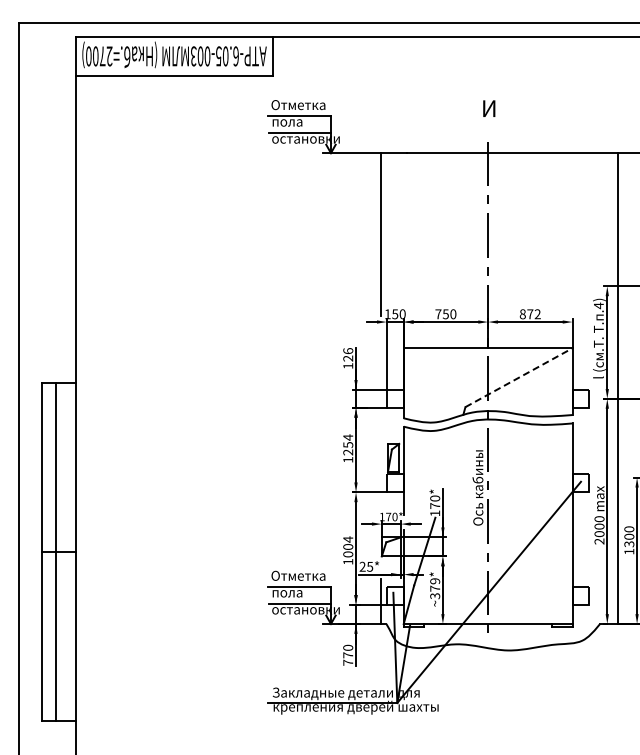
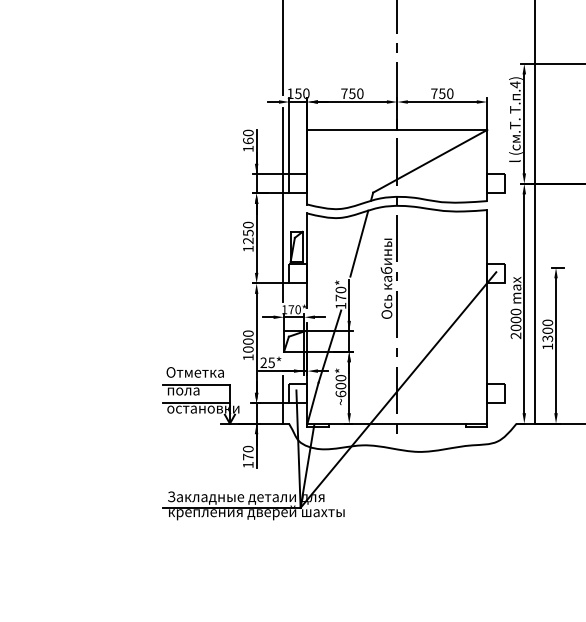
text: (529, 314) -> (441, 93), 872 -> 750
text: (348, 354) -> (248, 136), 126 -> 160
line: (519, 377) -> (430, 161), dashed -> solid
line: (381, 418) -> (283, 204), added
text: (348, 437) -> (248, 225), 1254 -> 1250
line: (452, 454) -> (359, 243), added
text: (348, 539) -> (248, 333), 1004 -> 1000
text: (435, 588) -> (341, 385), ~379* -> ~600*
text: (348, 662) -> (248, 464), 770 -> 170

